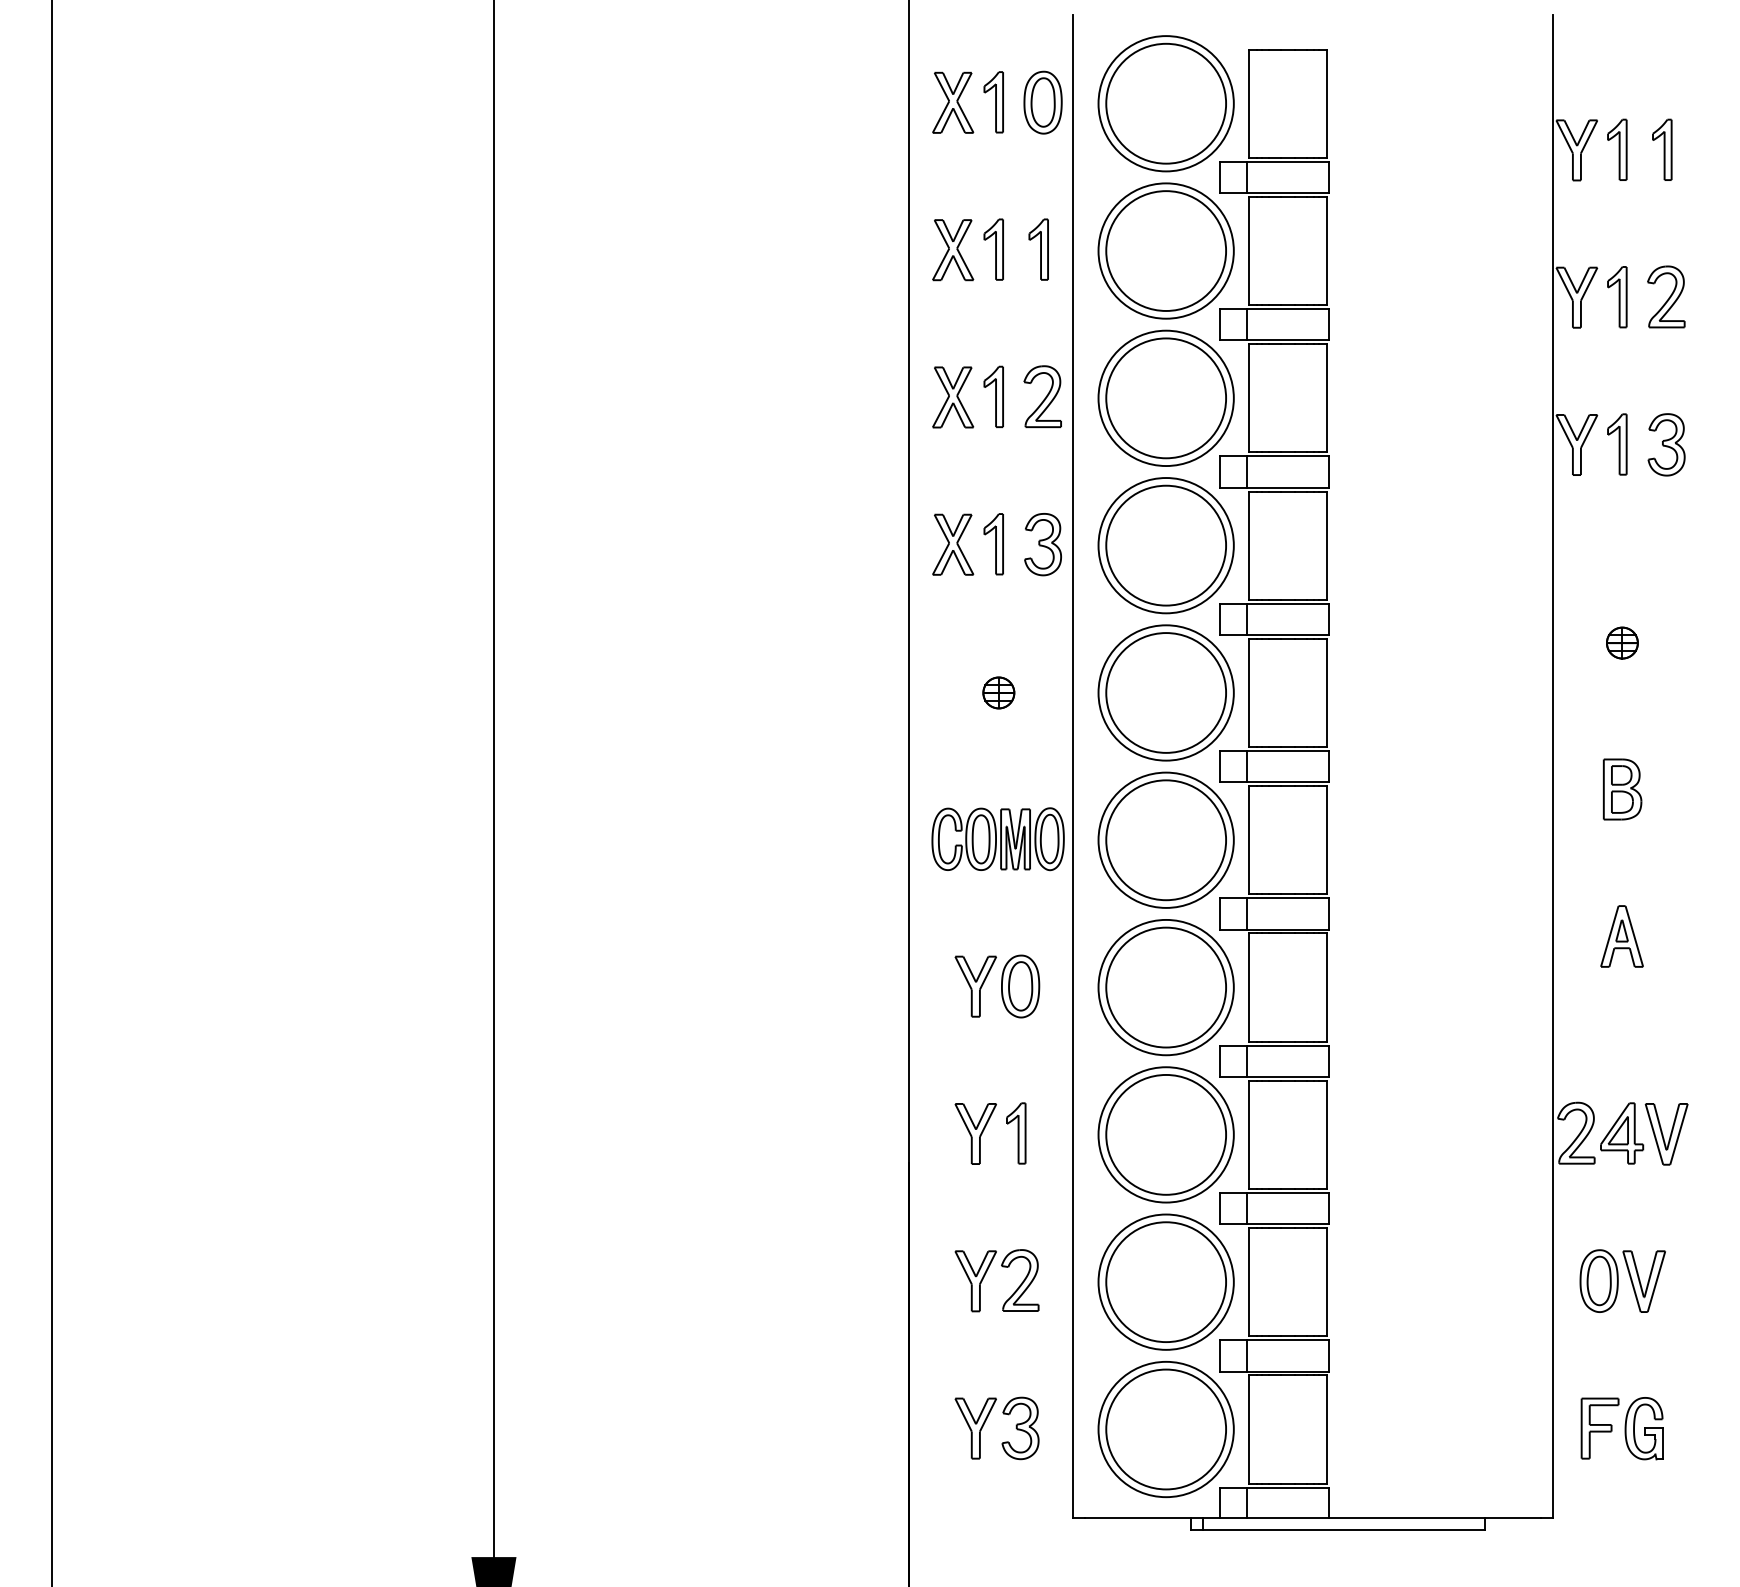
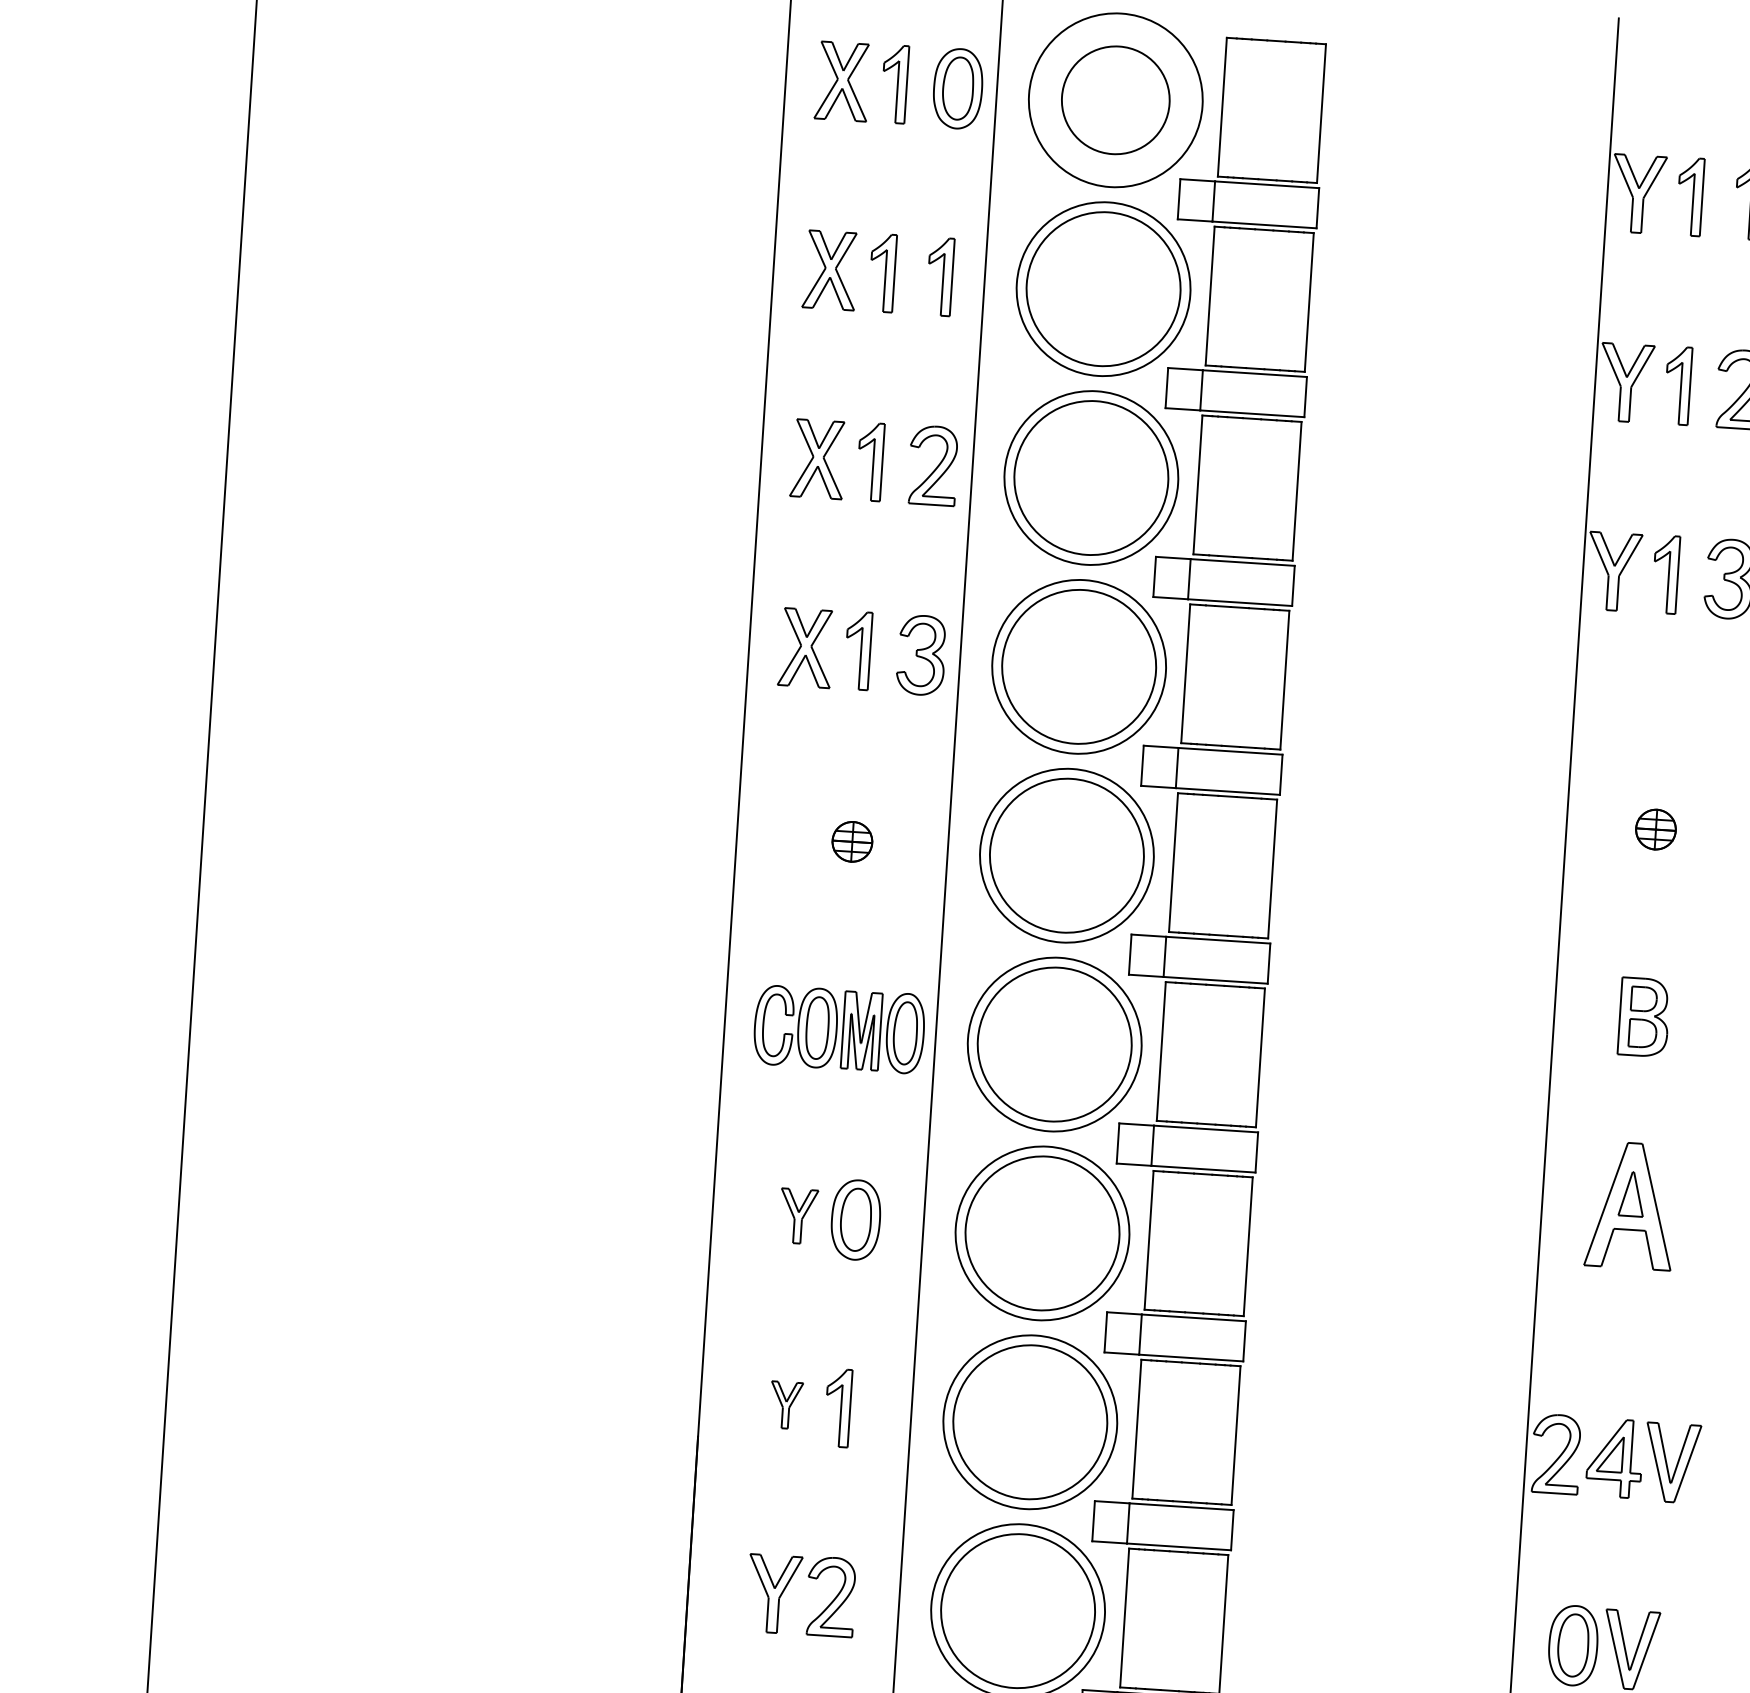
circle: (1166, 103) -> (1116, 100), size x0.7
part: (1621, 936) -> (1630, 1205), size x1.6
part: (975, 986) -> (798, 1216), size x0.7
part: (975, 1133) -> (785, 1404), size x0.6

